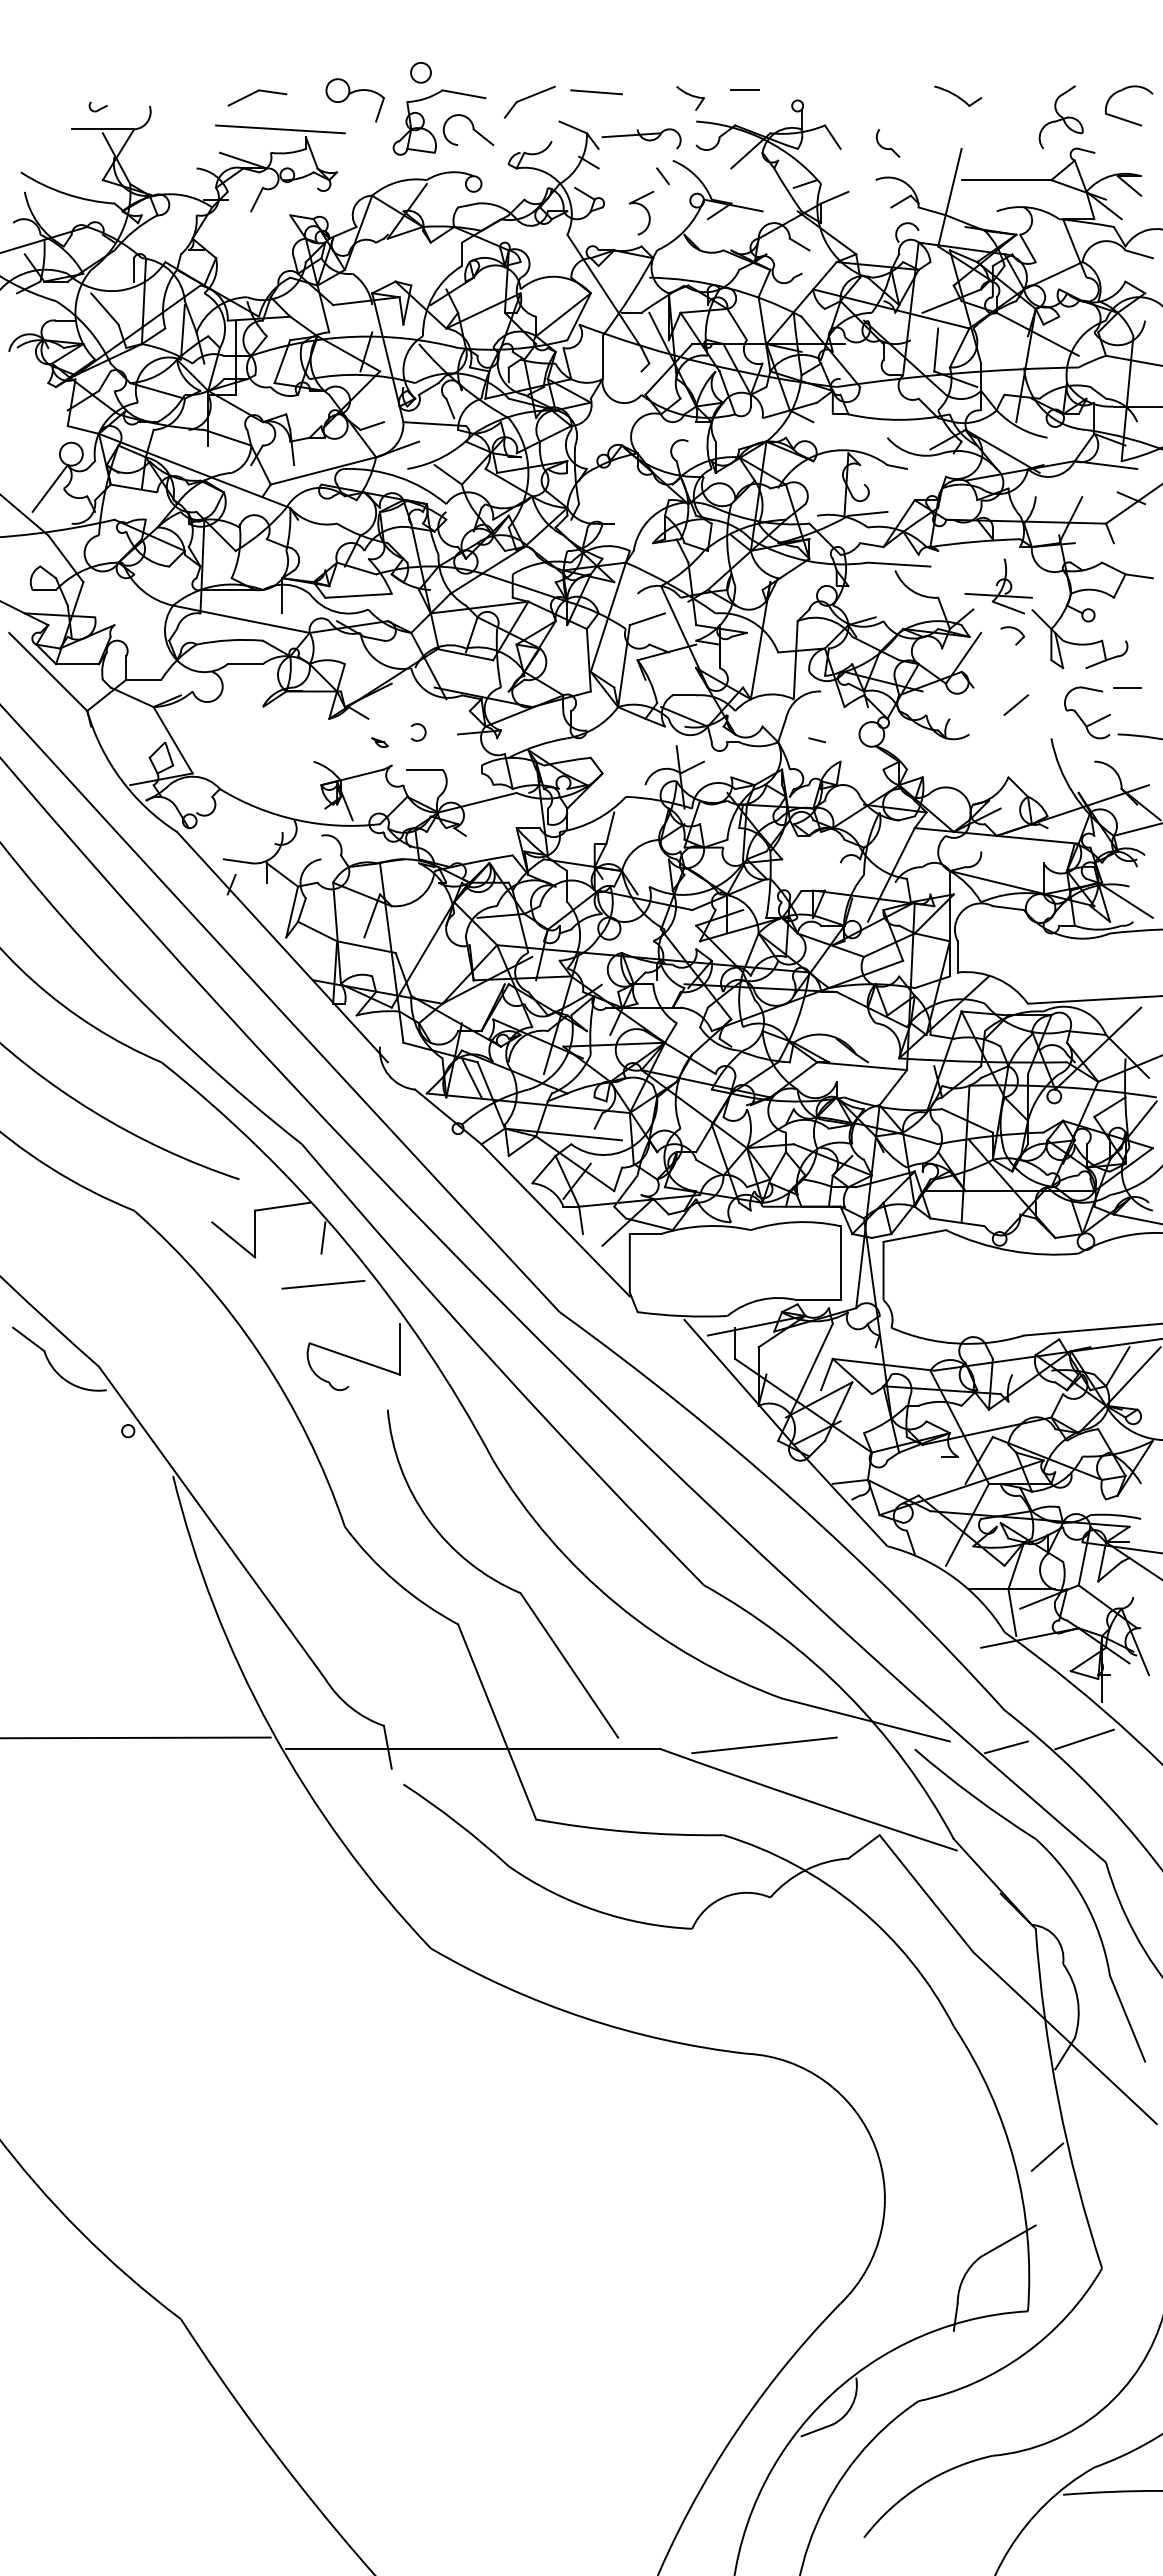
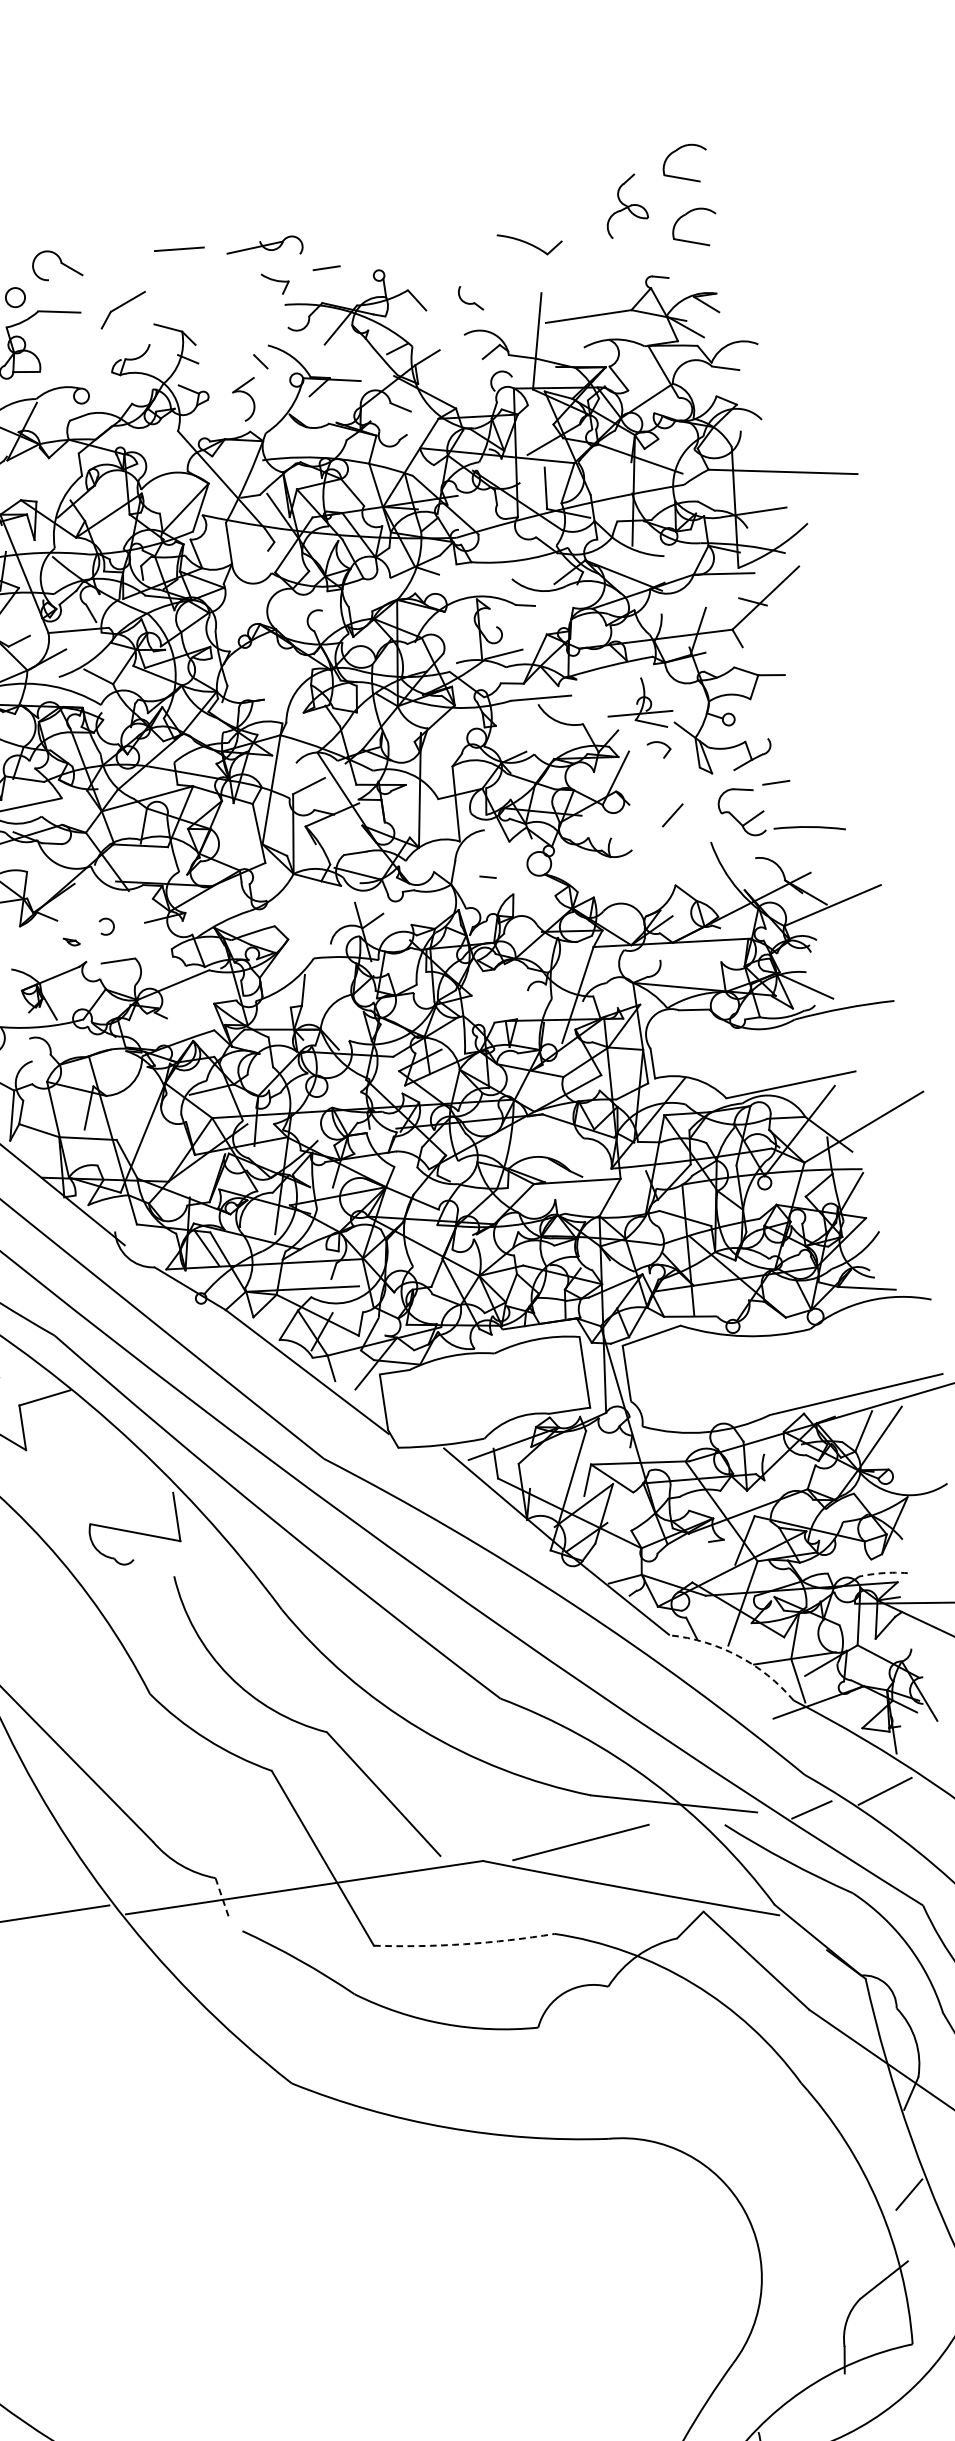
part: (1123, 51) -> (681, 177), added
line: (596, 92) -> (179, 249), moved
part: (958, 95) -> (530, 242), size x1.4
part: (1060, 117) -> (624, 206), moved
part: (468, 130) -> (56, 264), moved
part: (641, 138) -> (264, 249), moved
line: (323, 1237) -> (88, 1421), removed
line: (323, 1284) -> (95, 1466), removed
arc: (1115, 1515) -> (882, 1573), solid -> dashed
arc: (954, 1577) -> (738, 1655), solid -> dashed
line: (387, 1747) -> (222, 1898), solid -> dashed
arc: (629, 1831) -> (464, 1943), solid -> dashed

